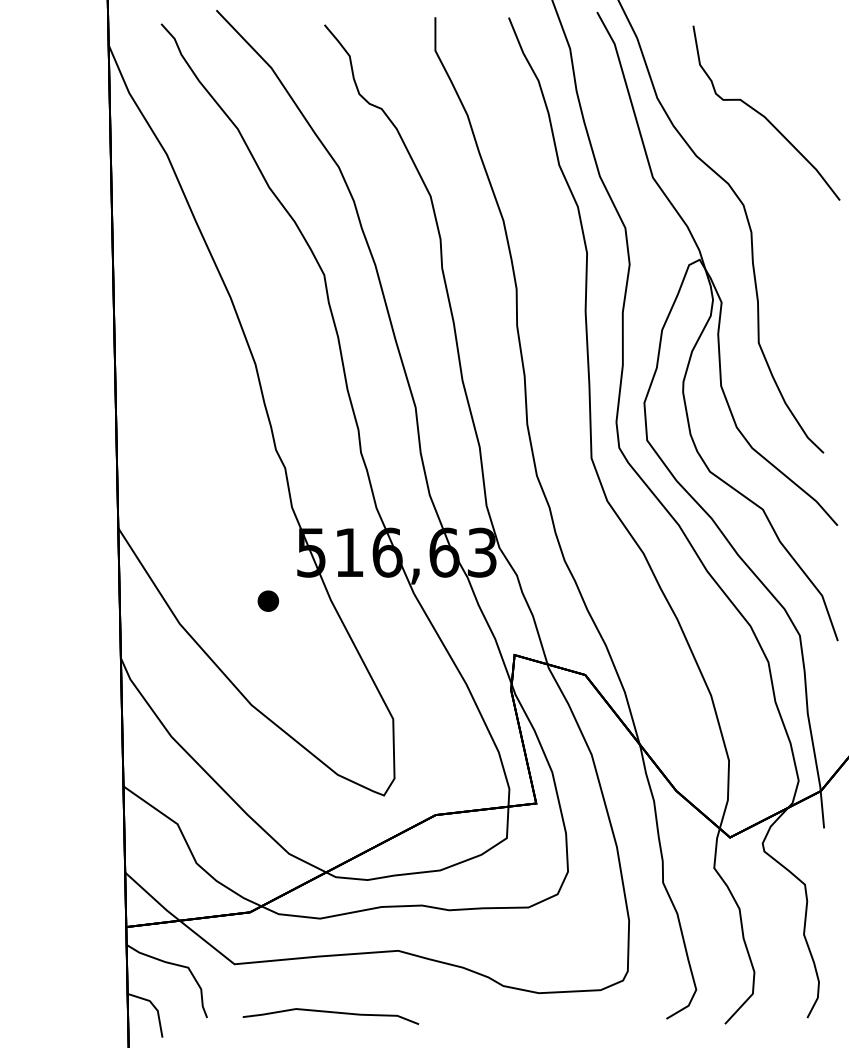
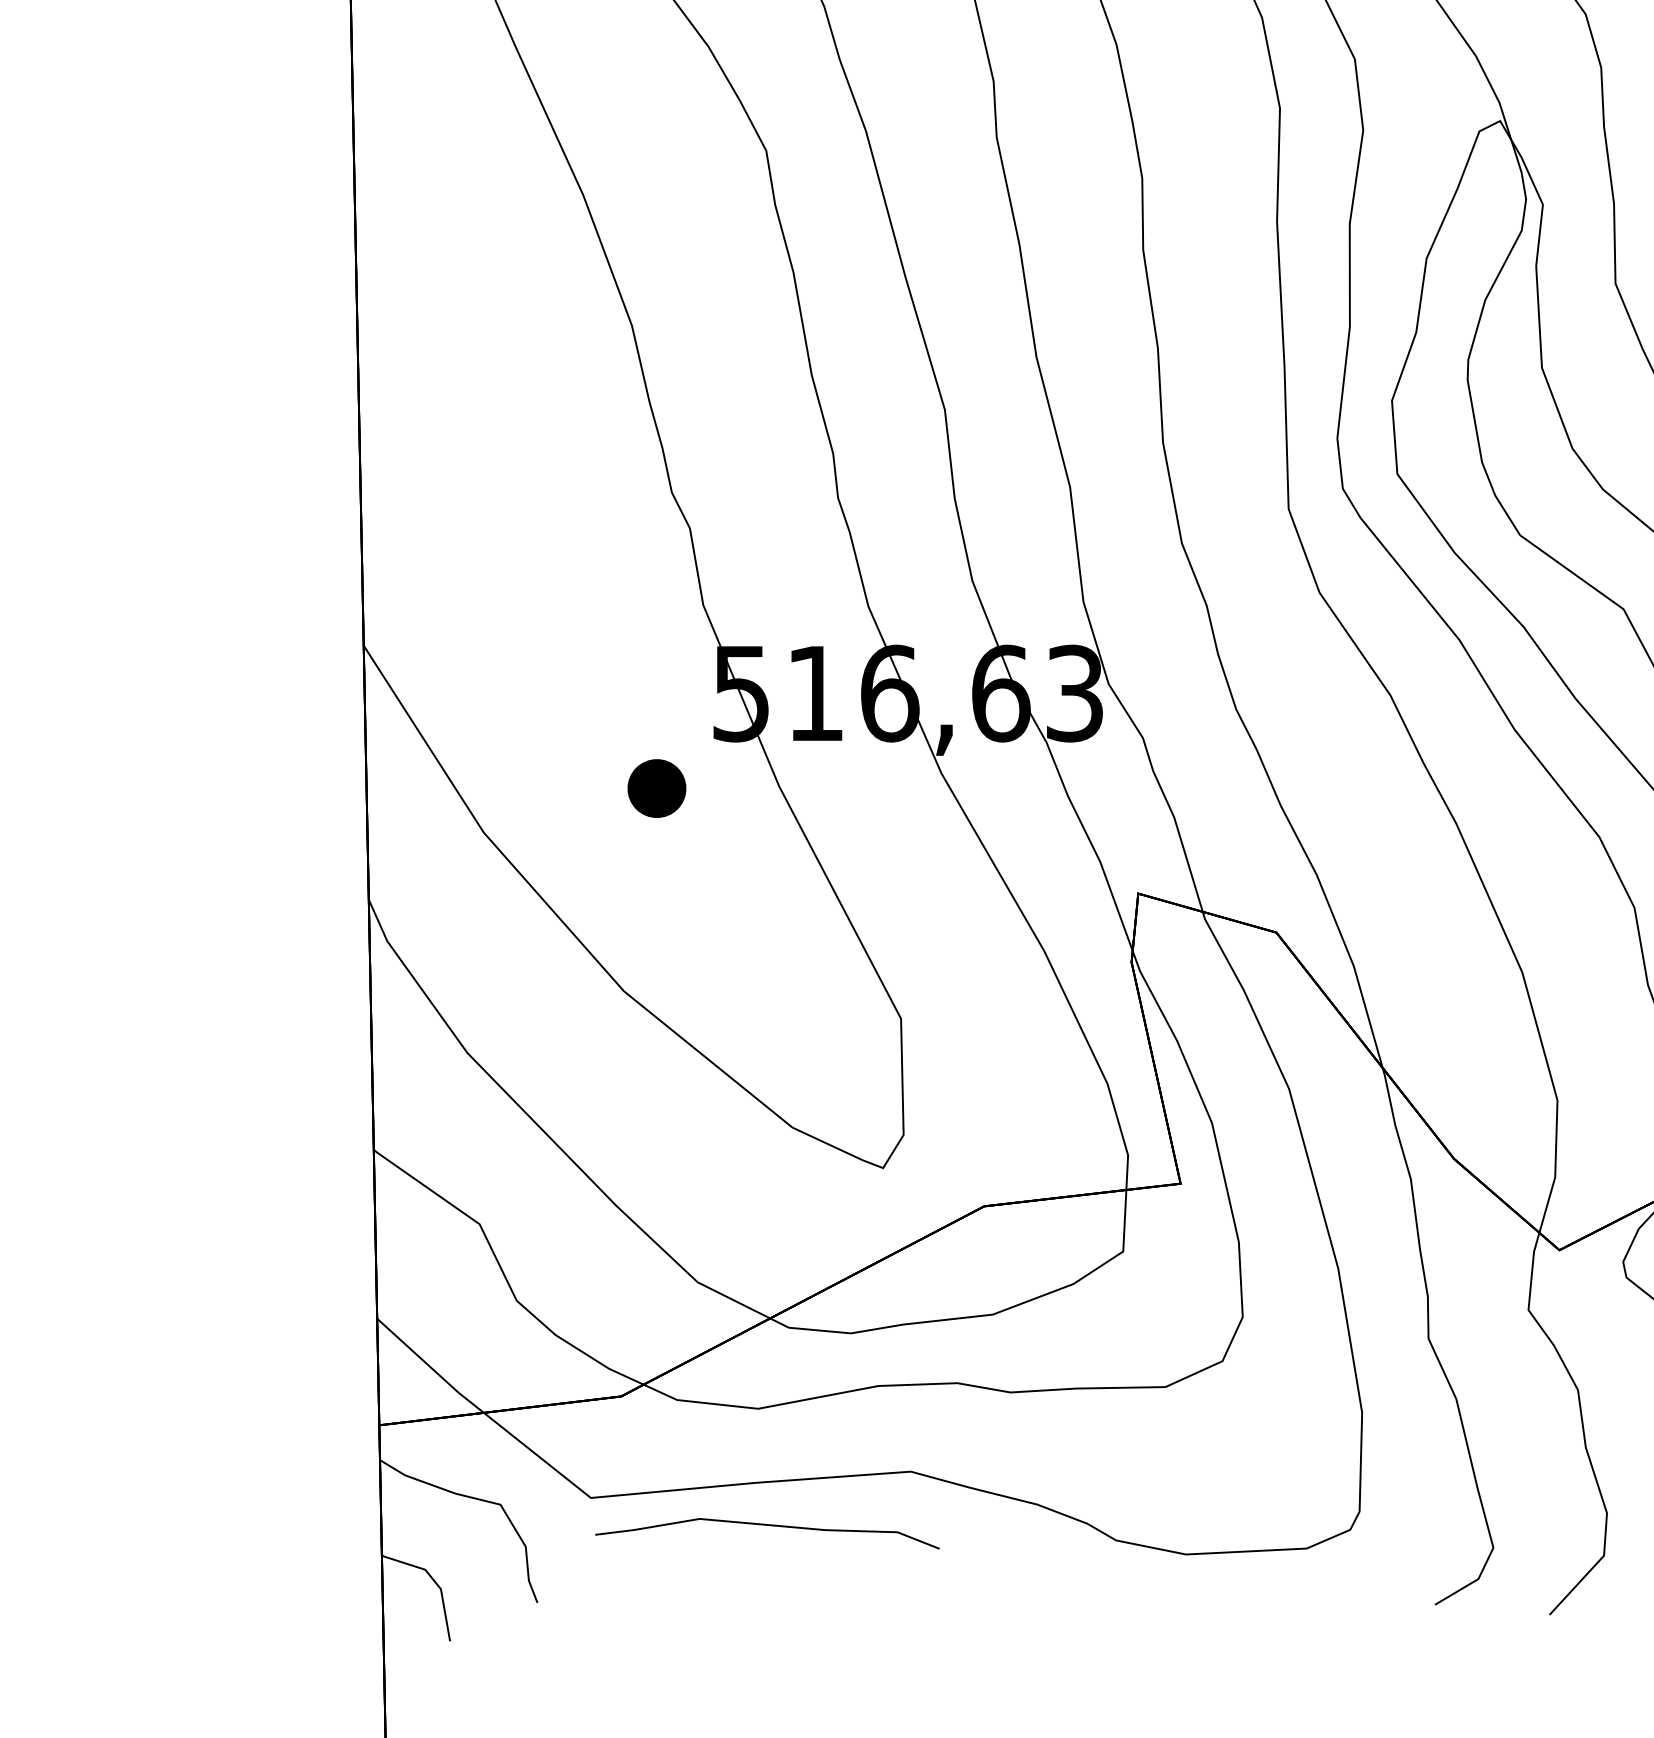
part: (268, 600) -> (657, 786), size x1.4
curve: (332, 1013) -> (770, 1527), moved

